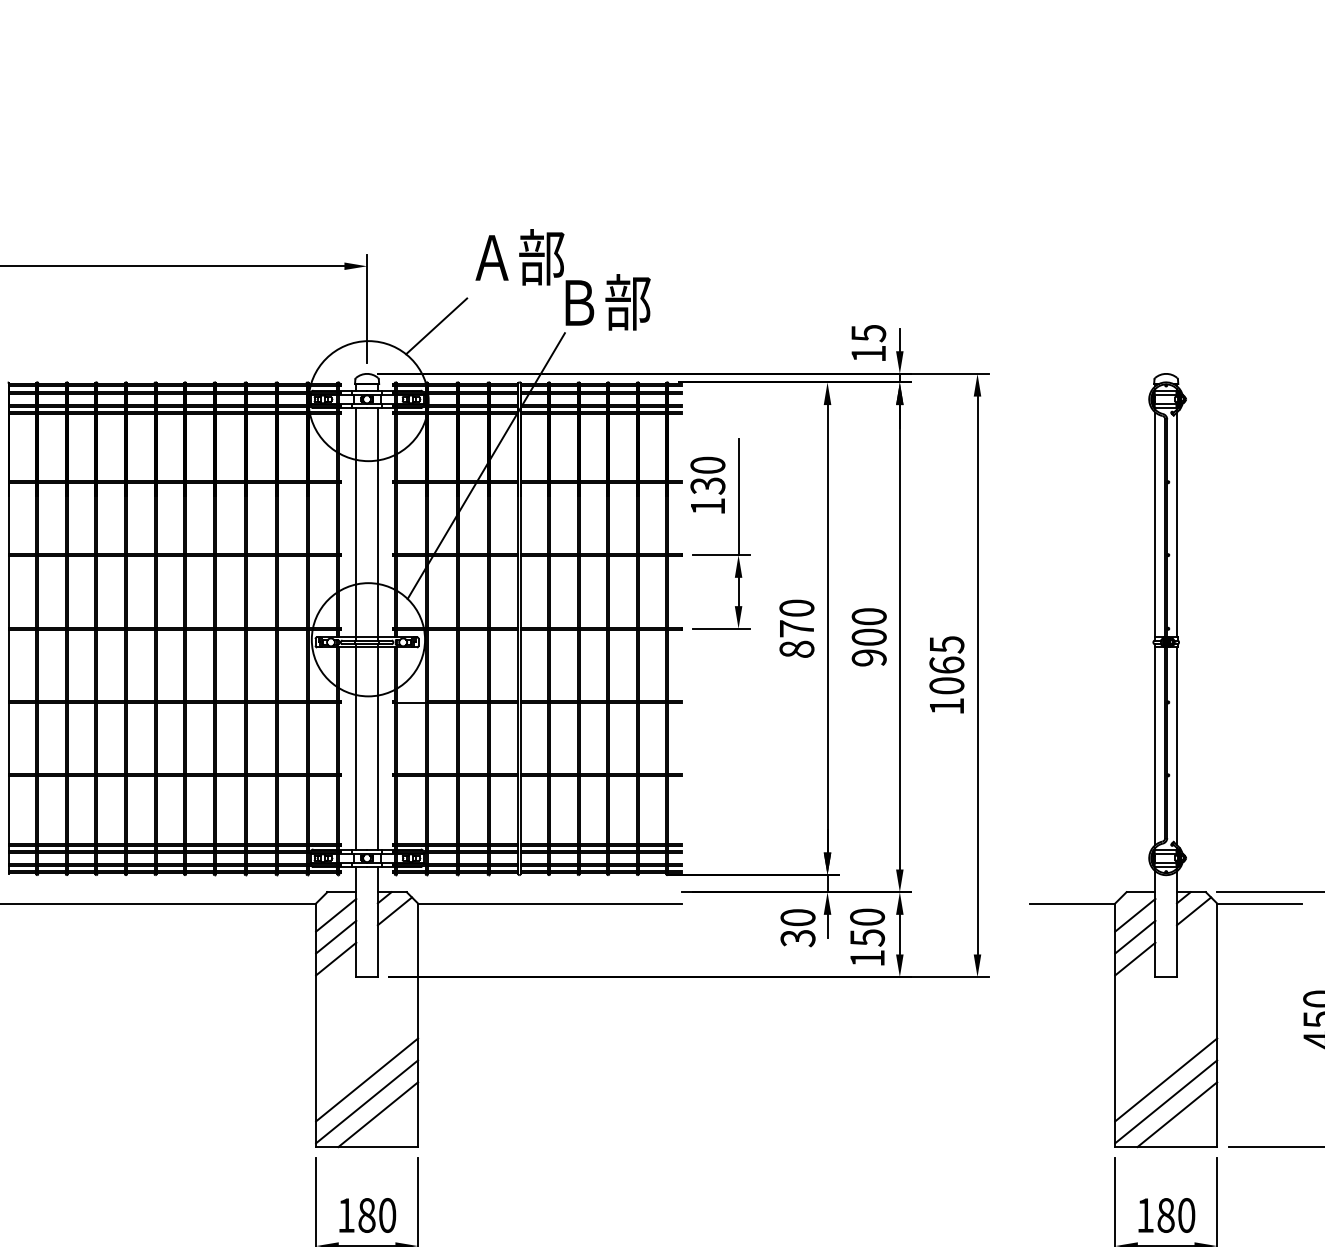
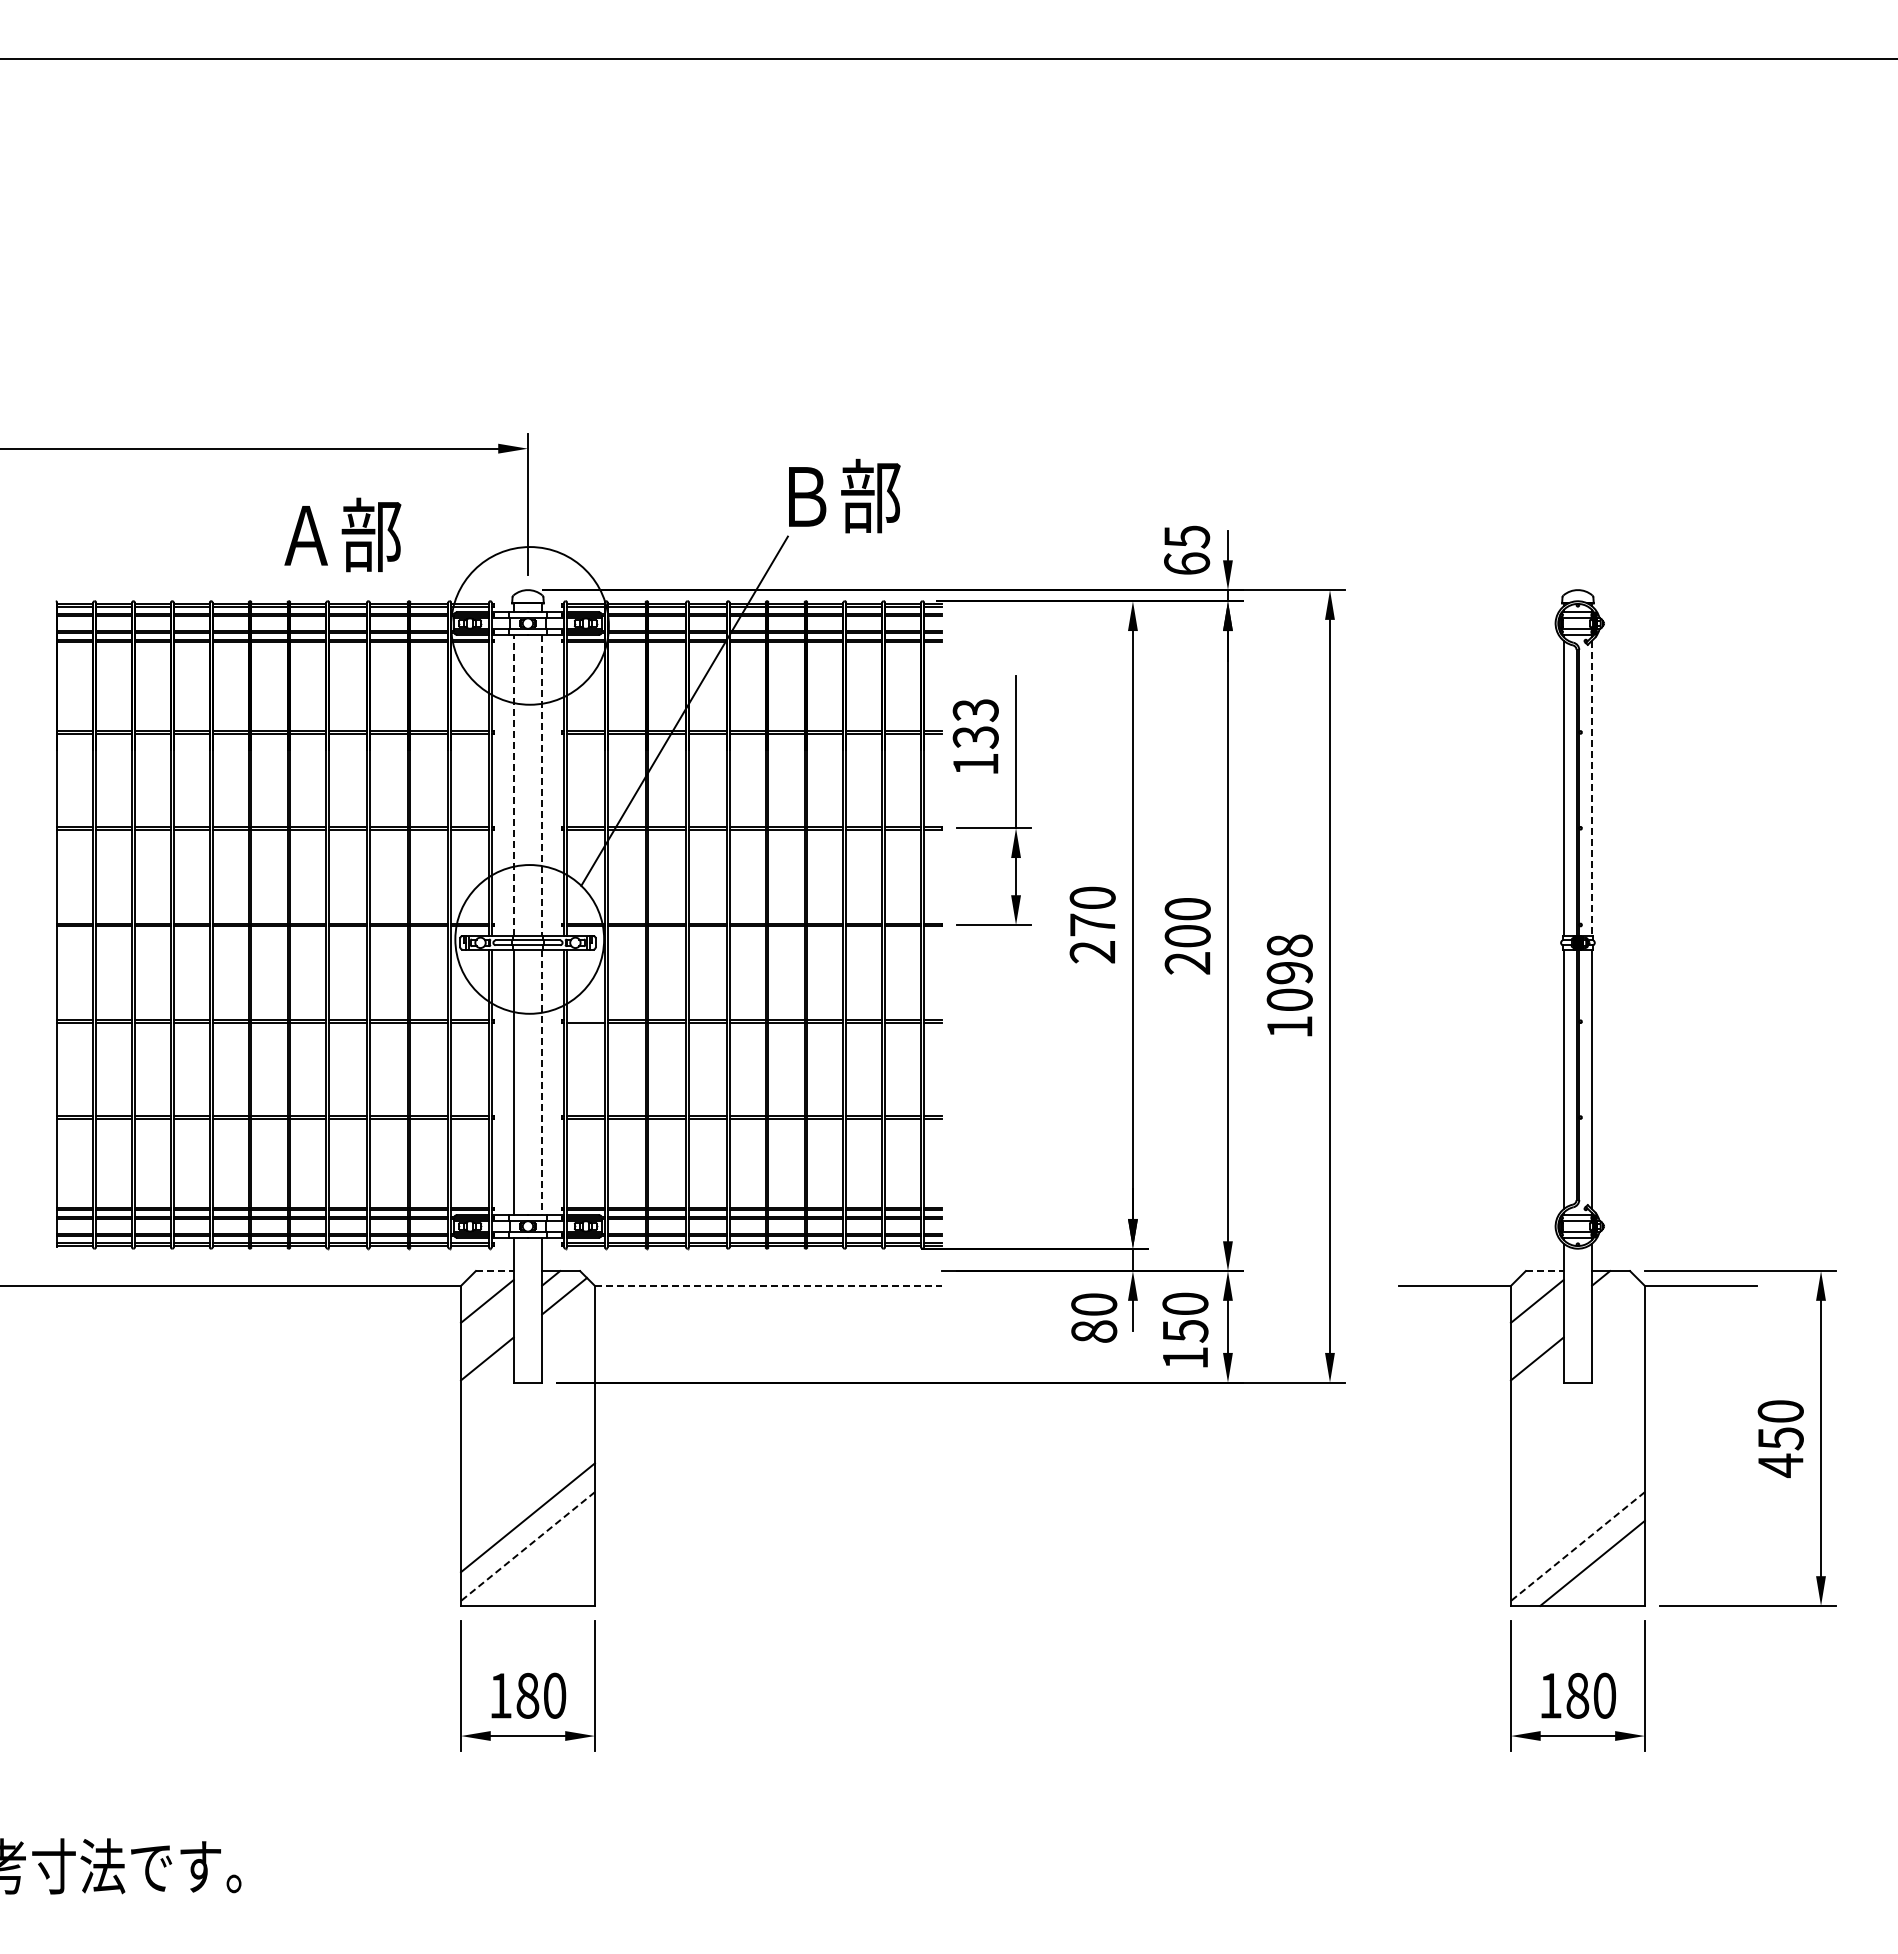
text: (519, 256) -> (342, 534), moved
line: (436, 326) -> (619, 527), removed
text: (869, 353) -> (1187, 563), 15 -> 65
text: (707, 465) -> (975, 710), 130 -> 133
line: (356, 522) -> (513, 785), solid -> dashed
line: (378, 522) -> (542, 785), solid -> dashed
line: (1177, 524) -> (1592, 788), solid -> dashed
text: (796, 648) -> (1092, 951), 870 -> 270
text: (946, 655) -> (1289, 959), 1065 -> 1098
text: (869, 658) -> (1187, 963), 900 -> 200
line: (378, 748) -> (542, 1082), solid -> dashed
line: (341, 892) -> (494, 1271), solid -> dashed
line: (1140, 892) -> (1544, 1271), solid -> dashed
line: (550, 903) -> (768, 1285), solid -> dashed
line: (1194, 911) -> (1614, 1296), removed
line: (336, 936) -> (487, 1329), removed
line: (1134, 936) -> (1536, 1329), removed
text: (798, 938) -> (1094, 1331), 30 -> 80
line: (1165, 1079) -> (1577, 1517), removed
line: (366, 1101) -> (527, 1546), solid -> dashed
line: (1165, 1101) -> (1577, 1546), solid -> dashed
line: (378, 1113) -> (542, 1562), removed

